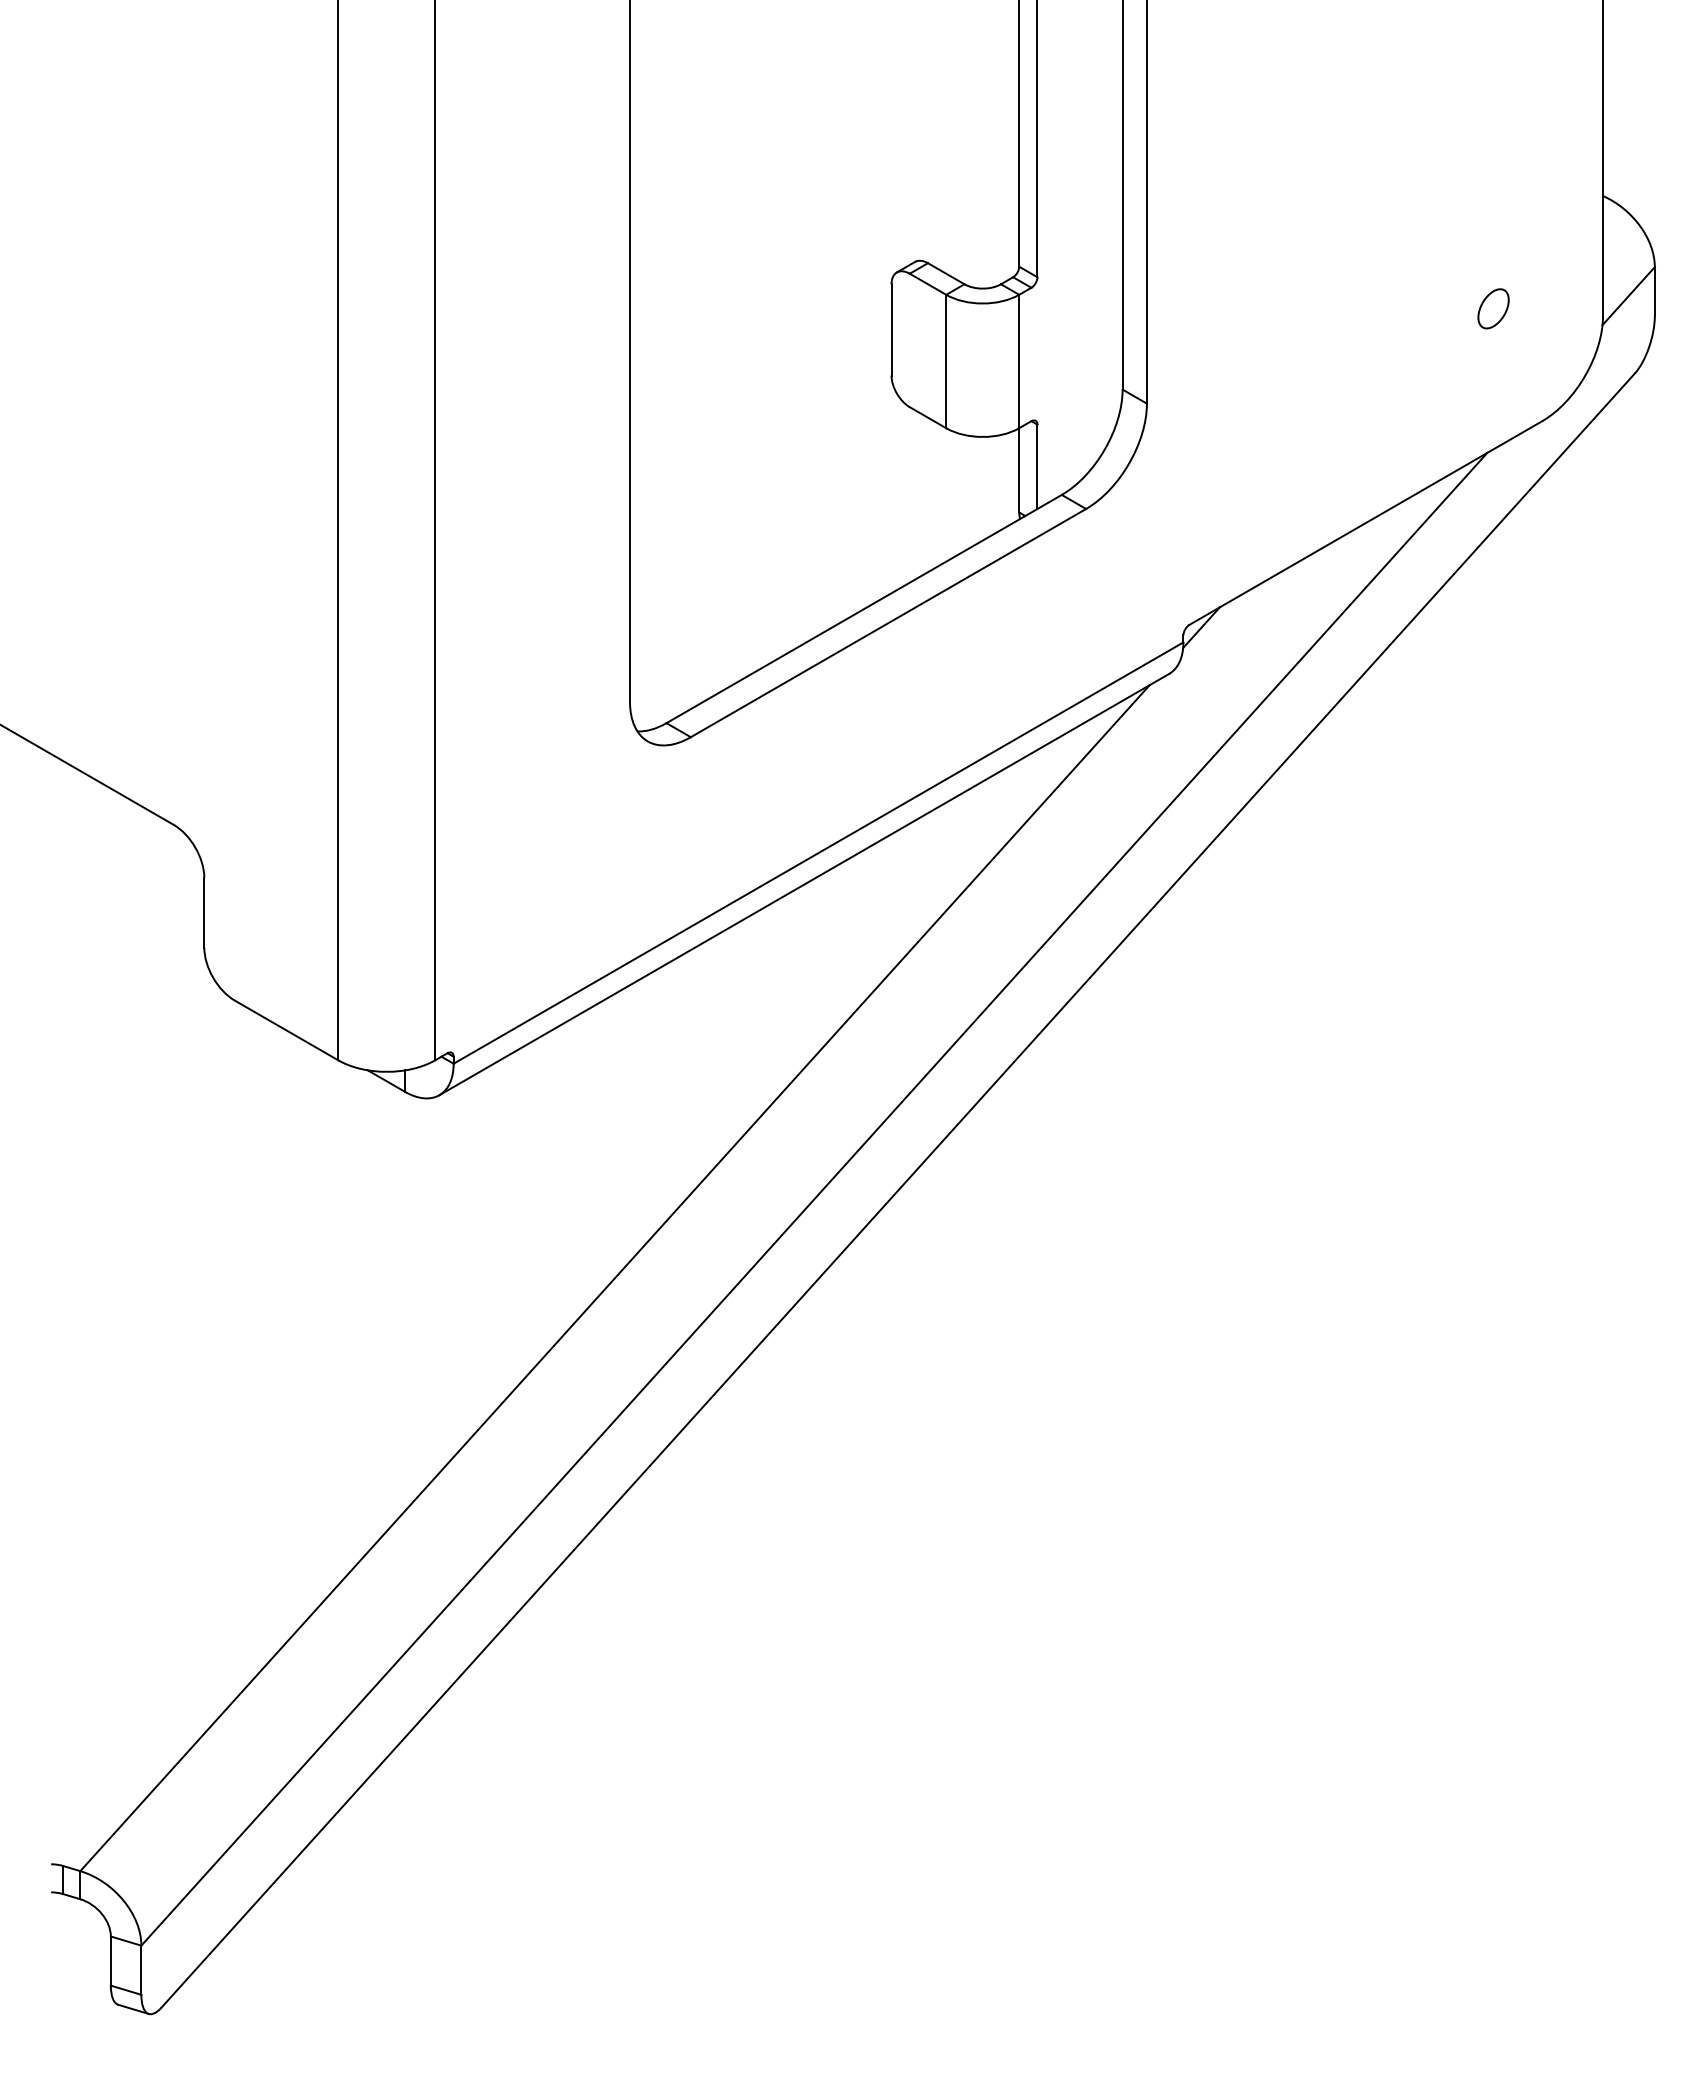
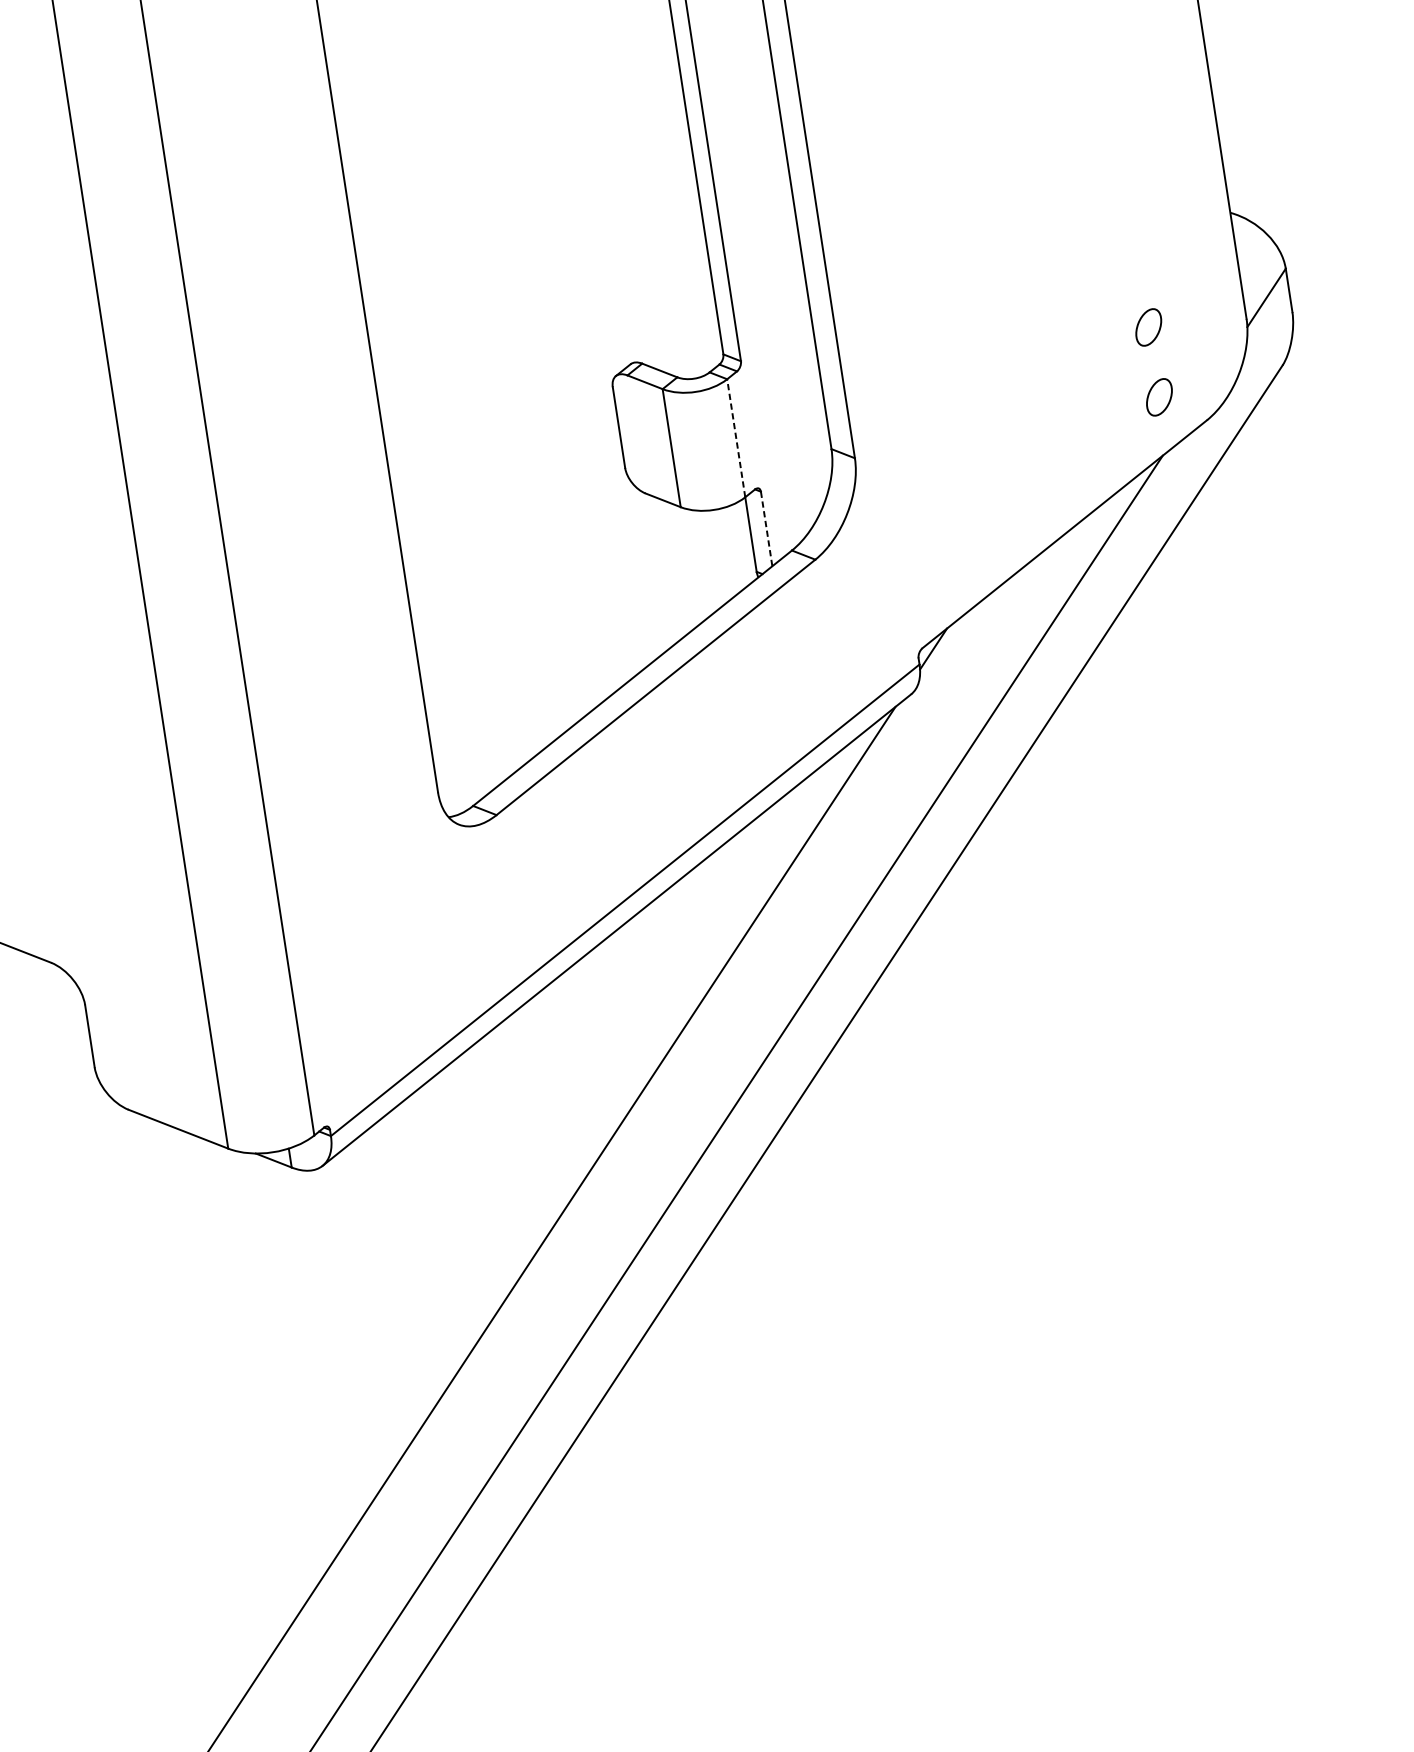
line: (1019, 361) -> (736, 438), solid -> dashed
part: (1493, 387) -> (1159, 397), added
line: (1037, 467) -> (766, 529), solid -> dashed

